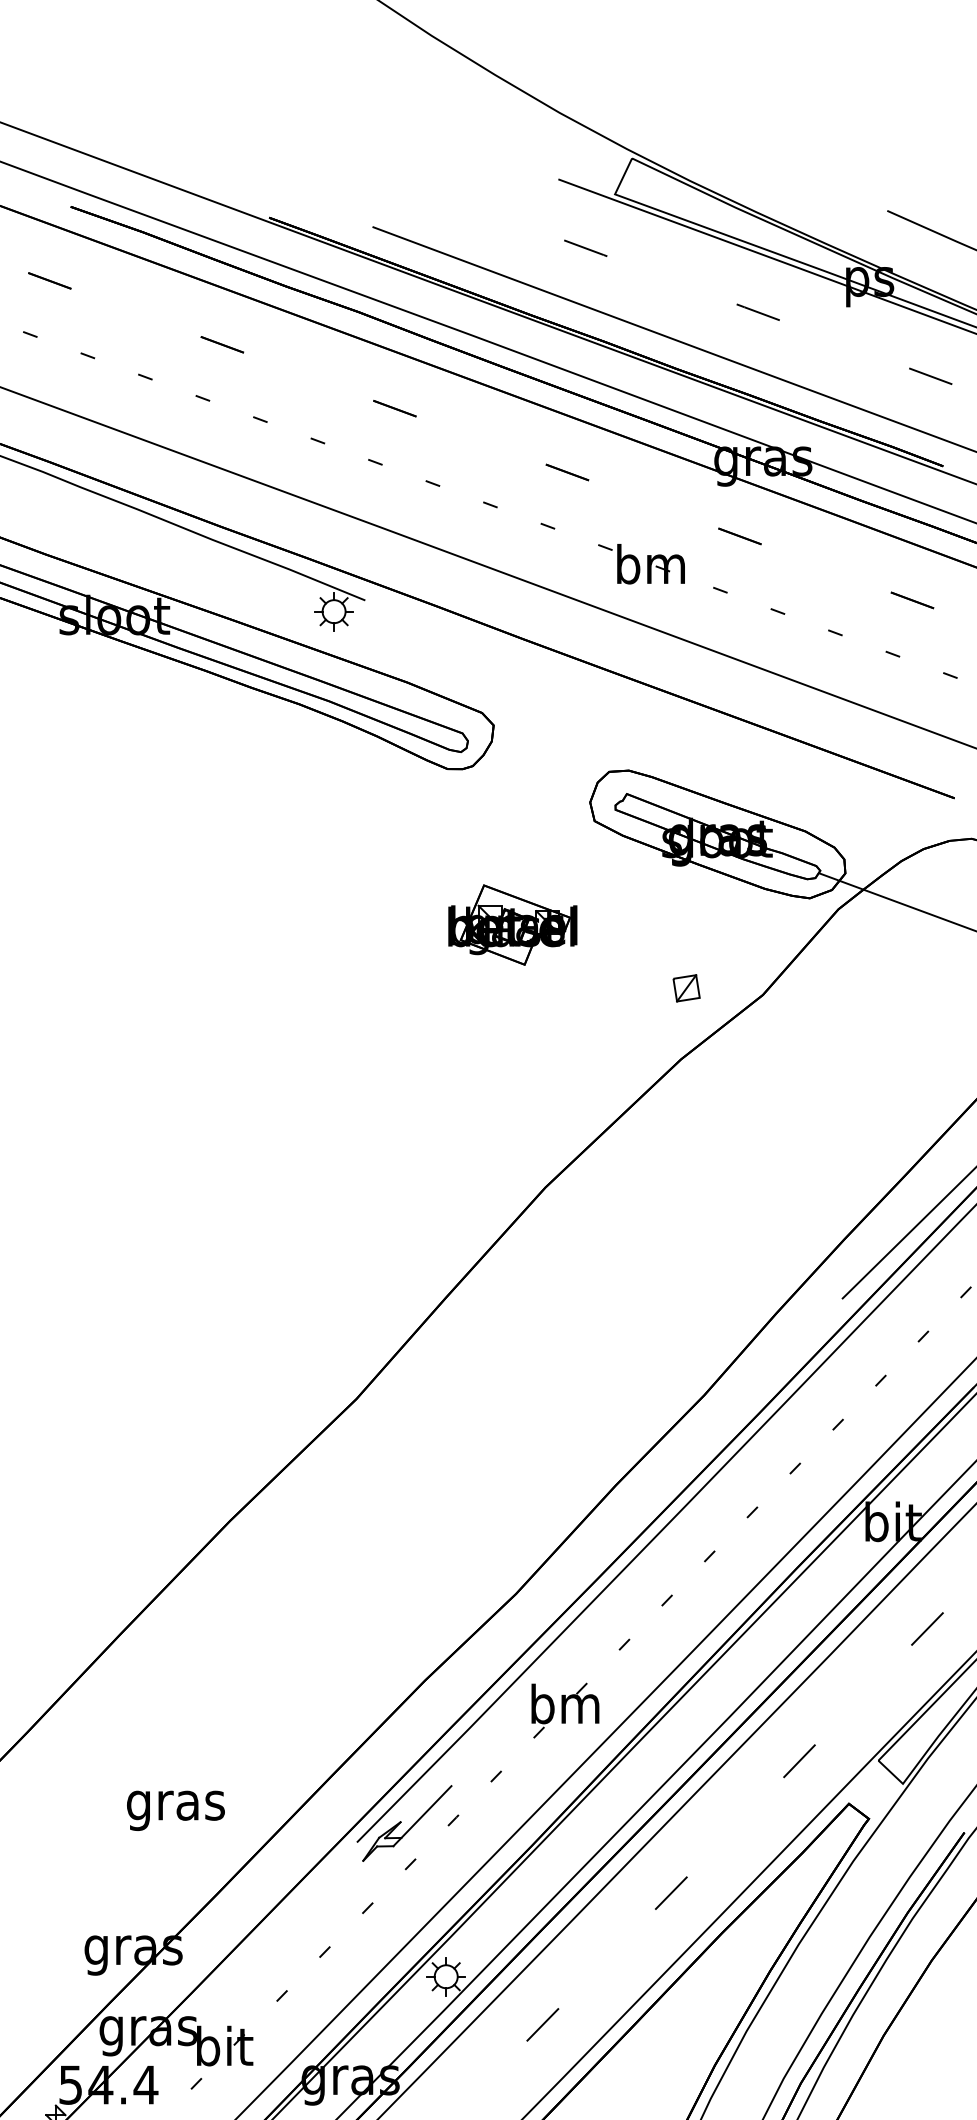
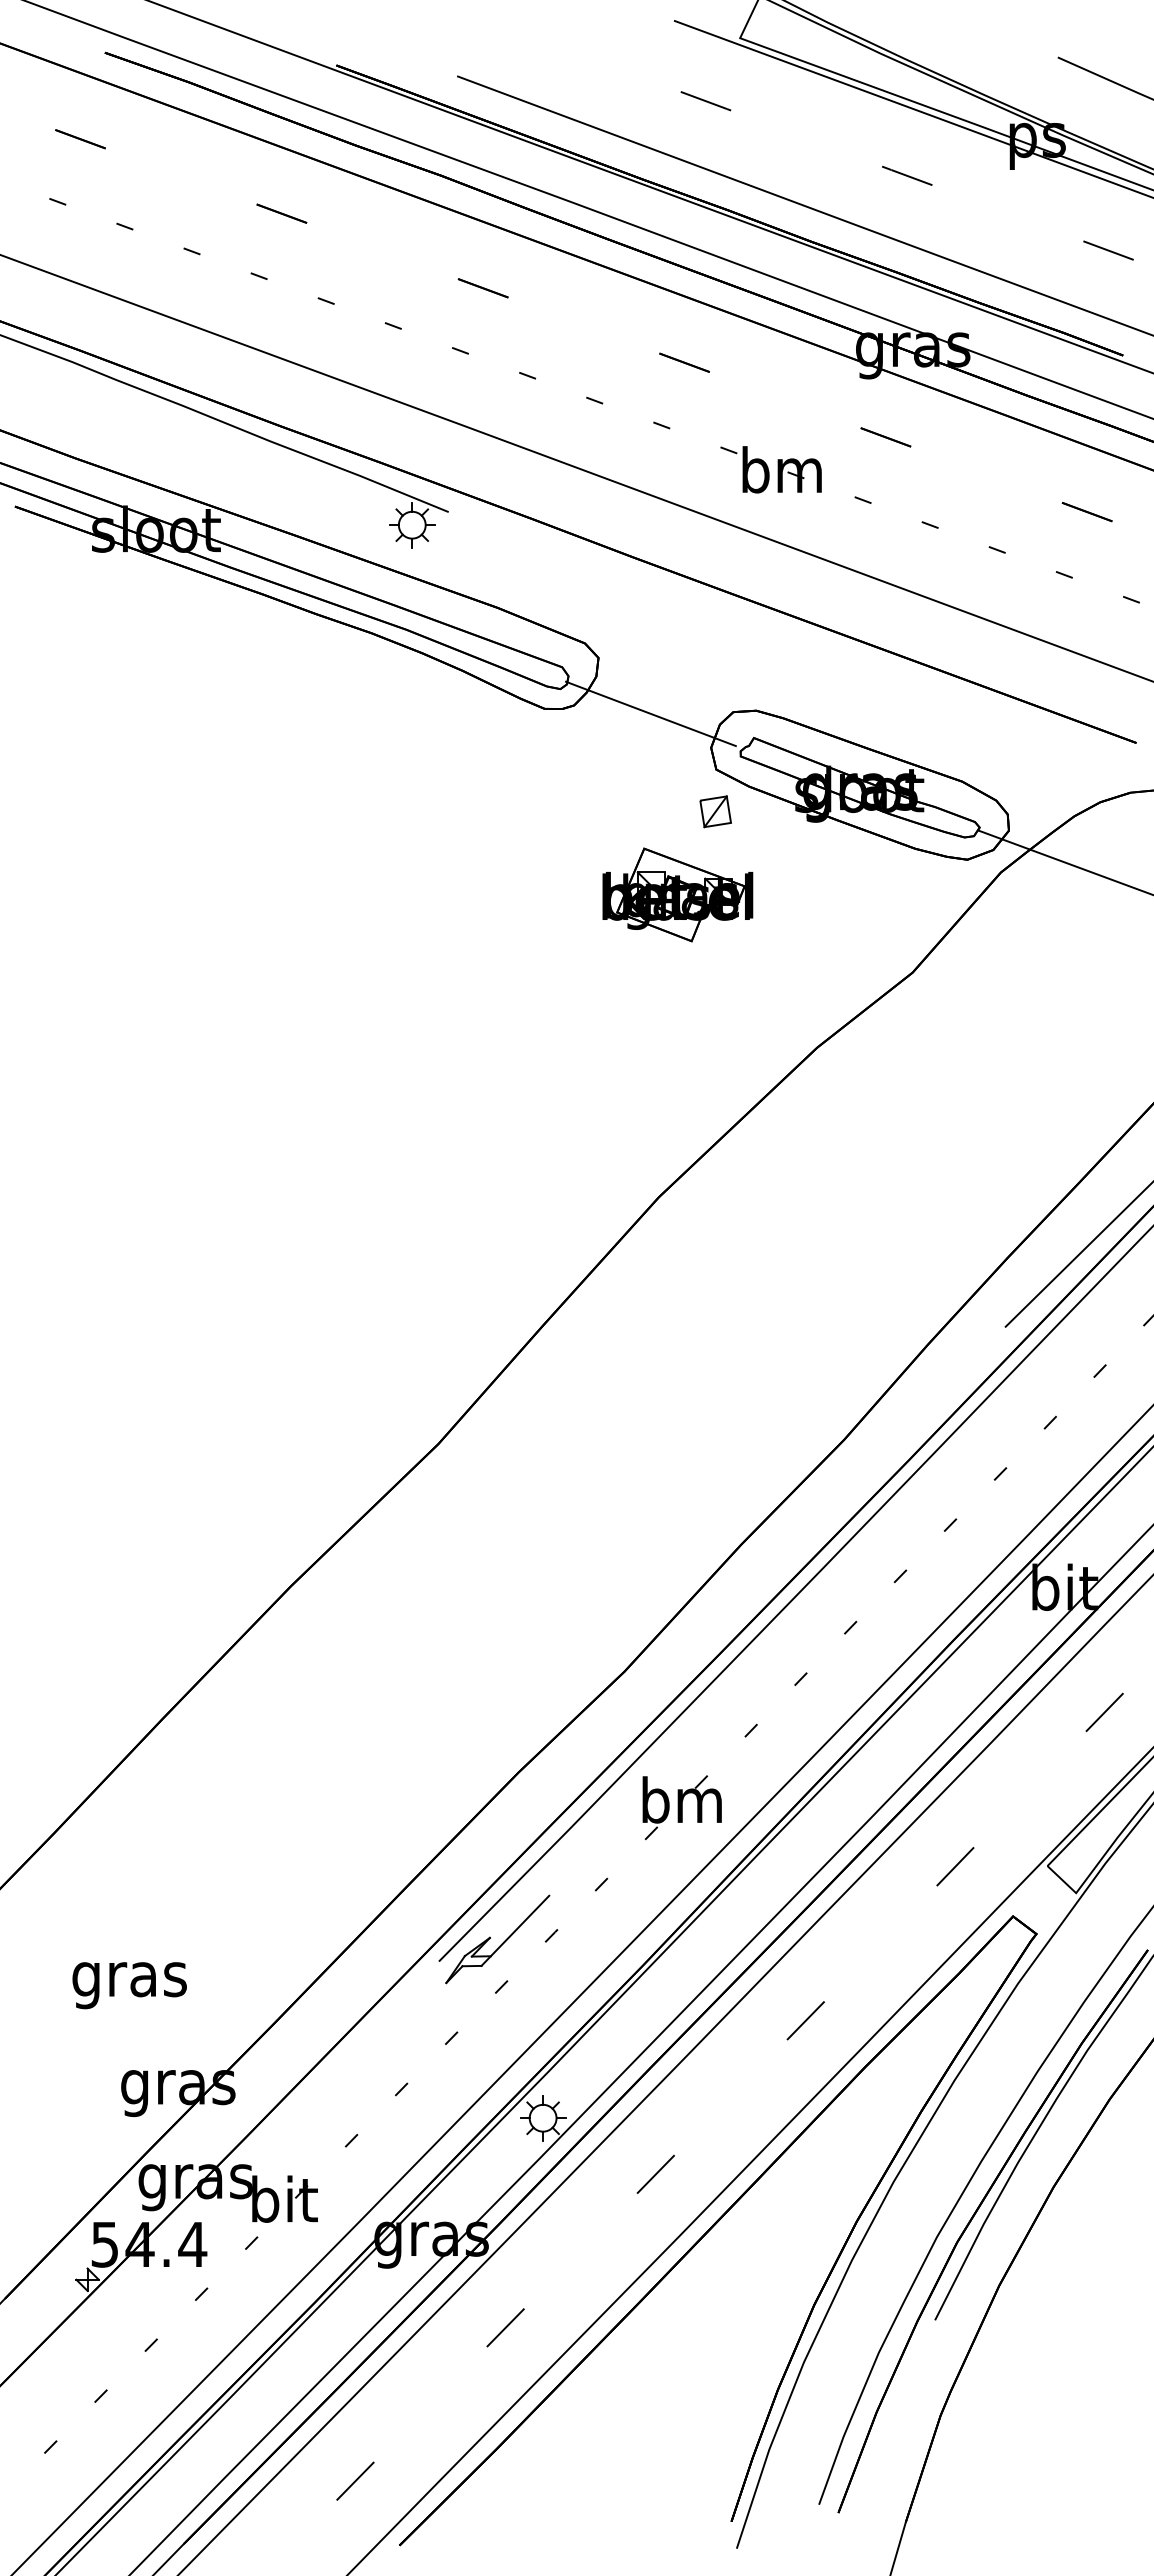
line: (538, 773) -> (650, 713), added
part: (512, 924) -> (677, 894), moved
part: (686, 988) -> (715, 811), moved
text: (175, 1810) -> (129, 1985), moved

